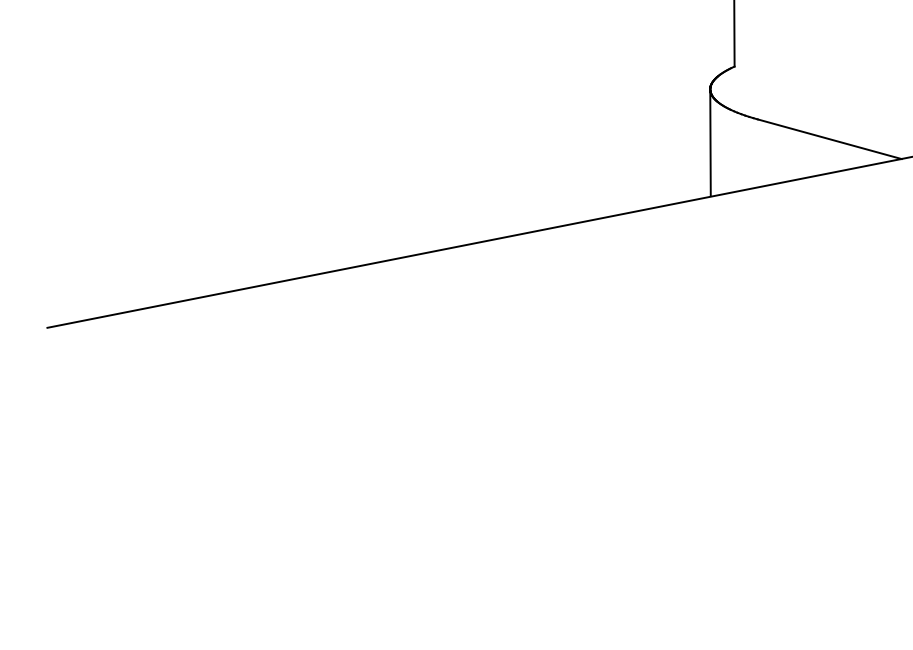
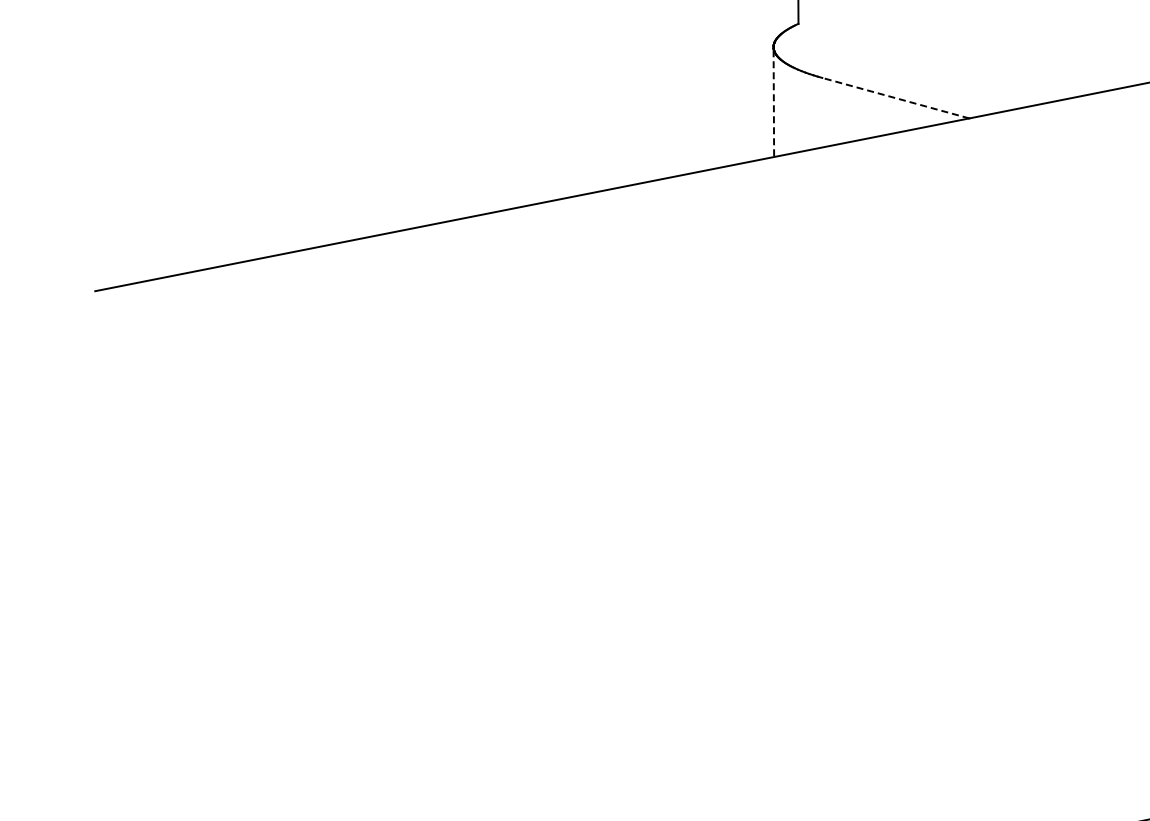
line: (829, 139) -> (895, 98), solid -> dashed
line: (710, 142) -> (773, 101), solid -> dashed

